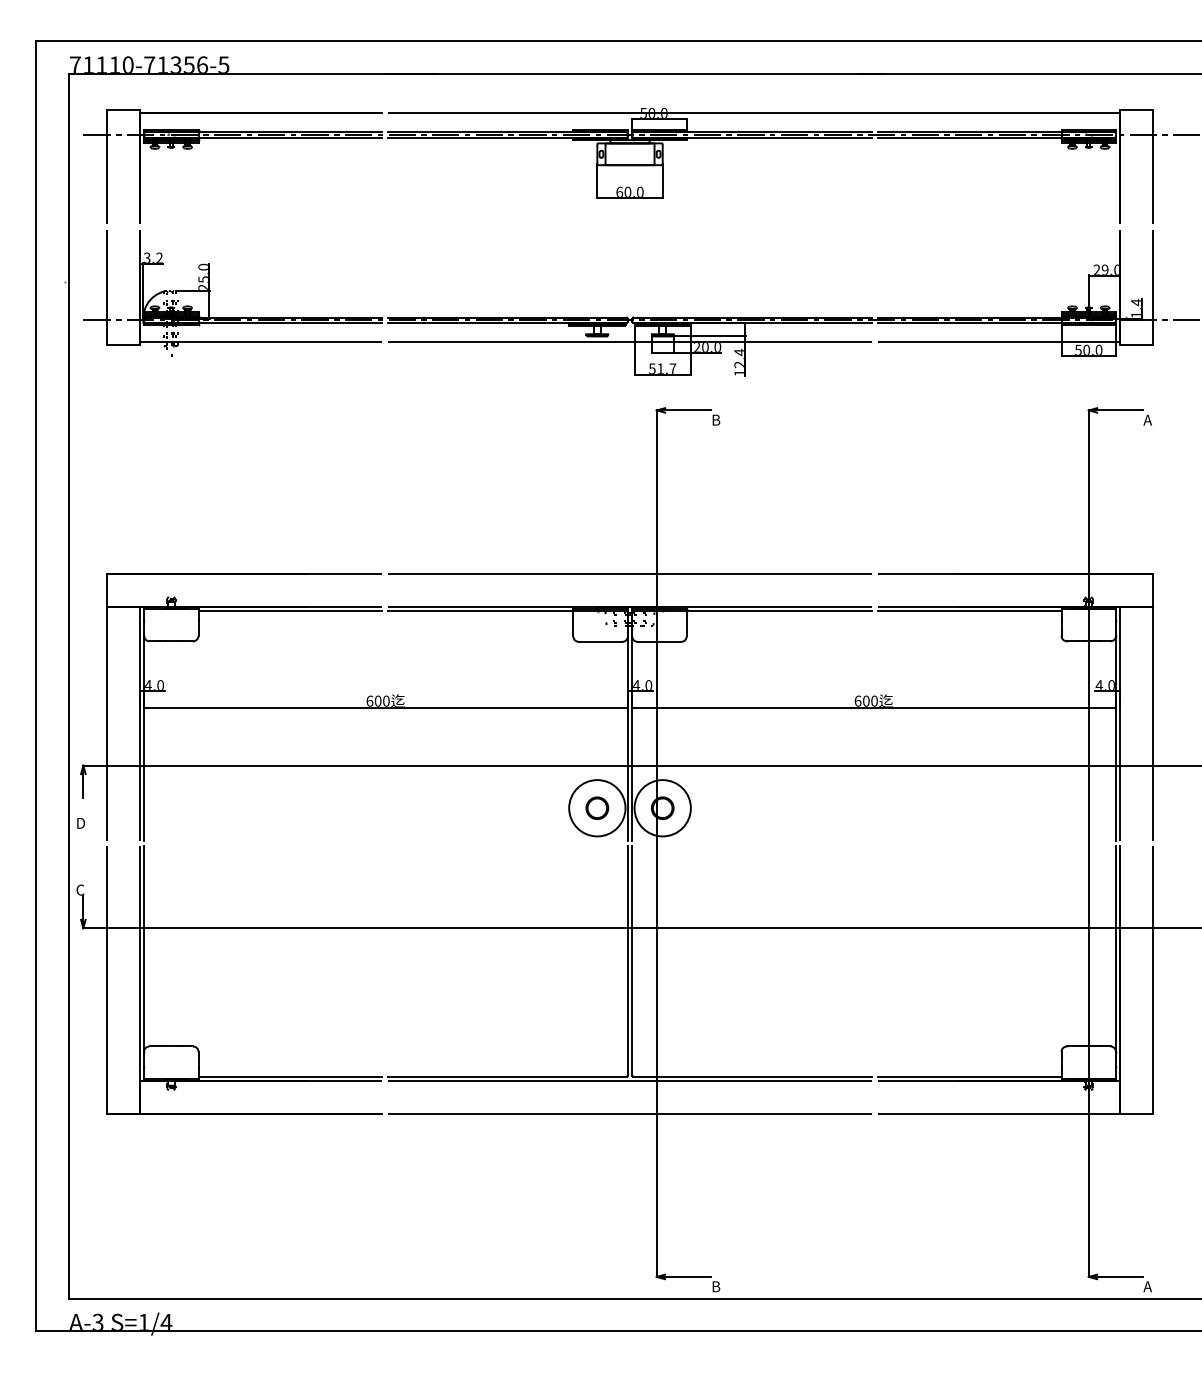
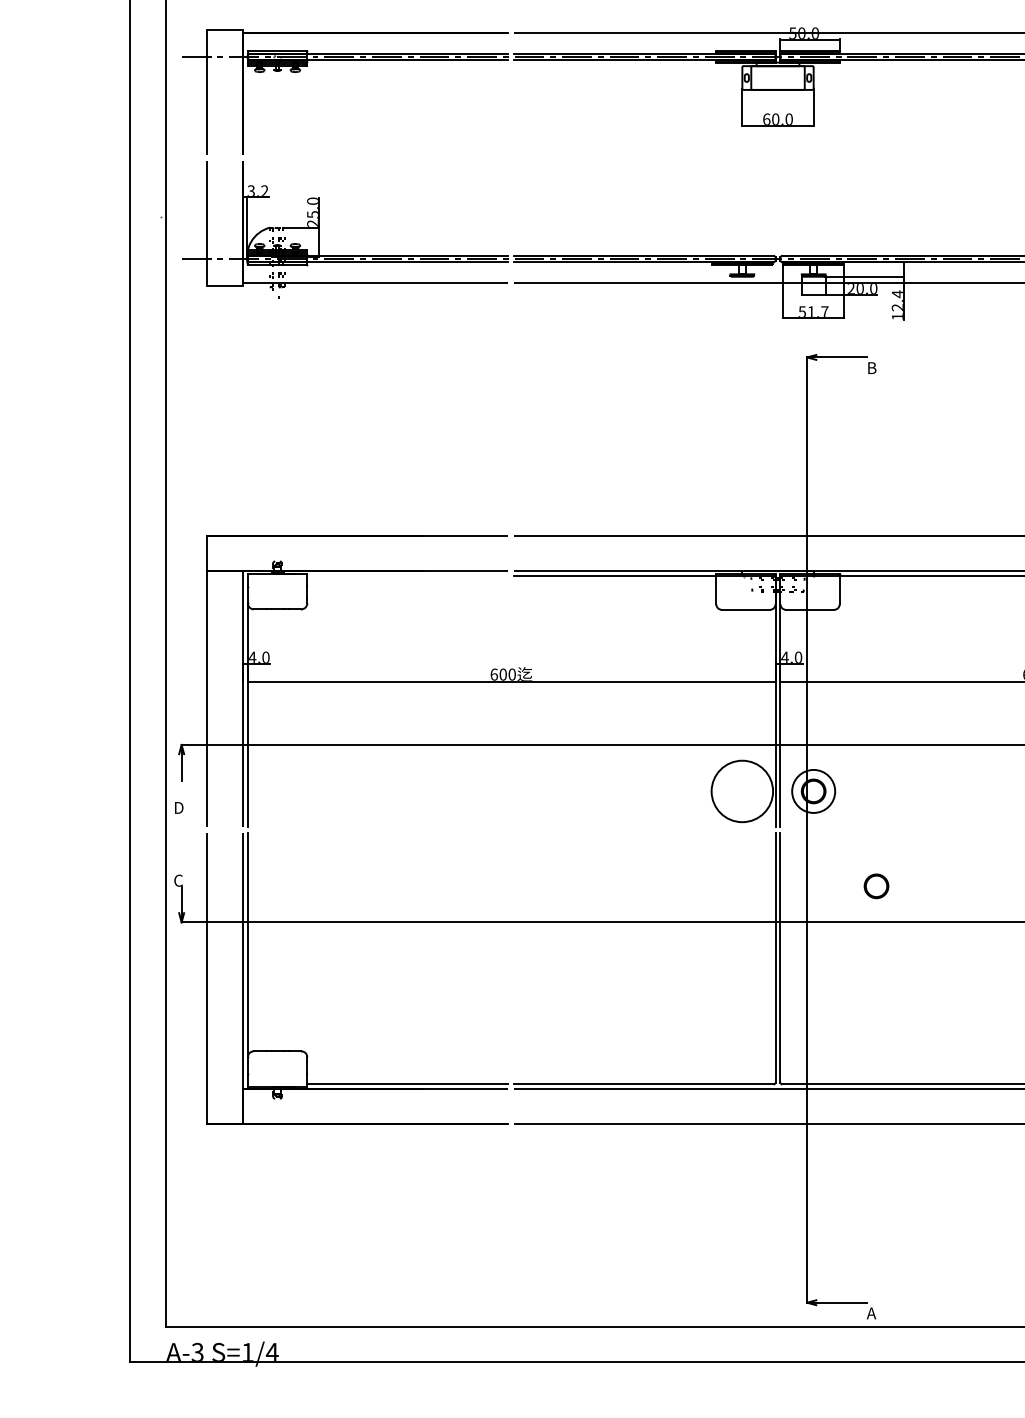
line: (290, 611) -> (407, 576), removed
part: (597, 807) -> (876, 885), moved
circle: (662, 808) -> (813, 791), size x0.7
text: (715, 1286) -> (871, 1313), B -> A

